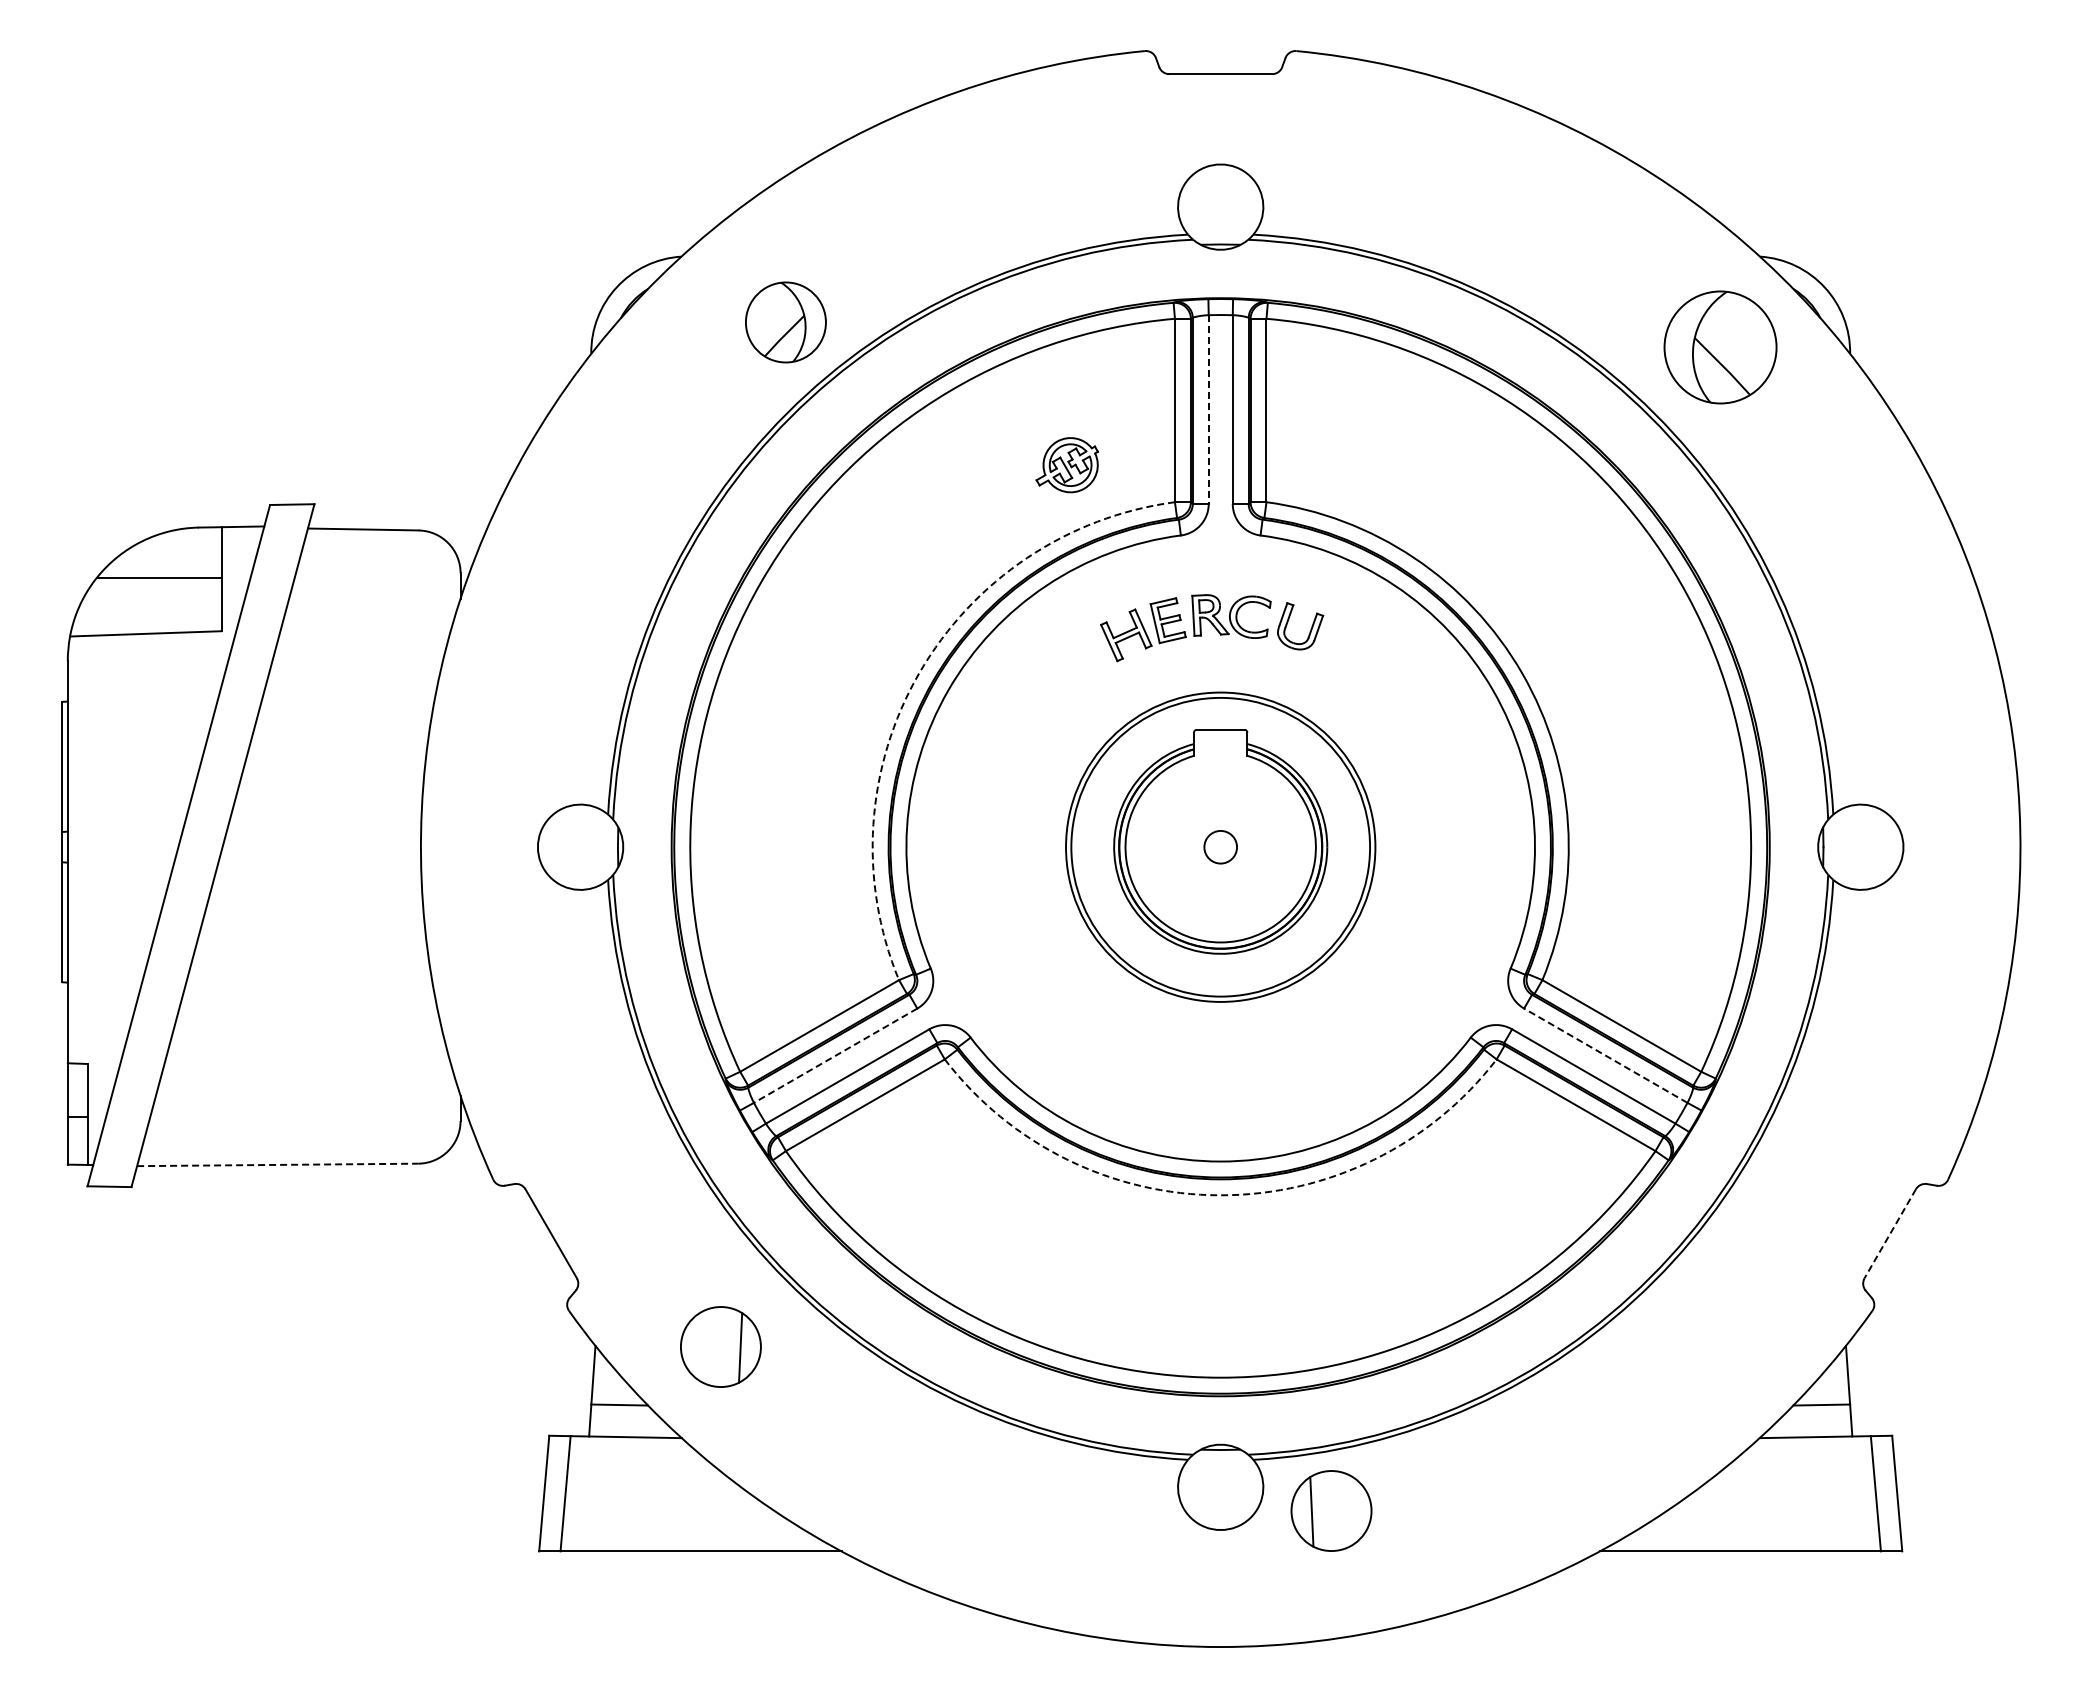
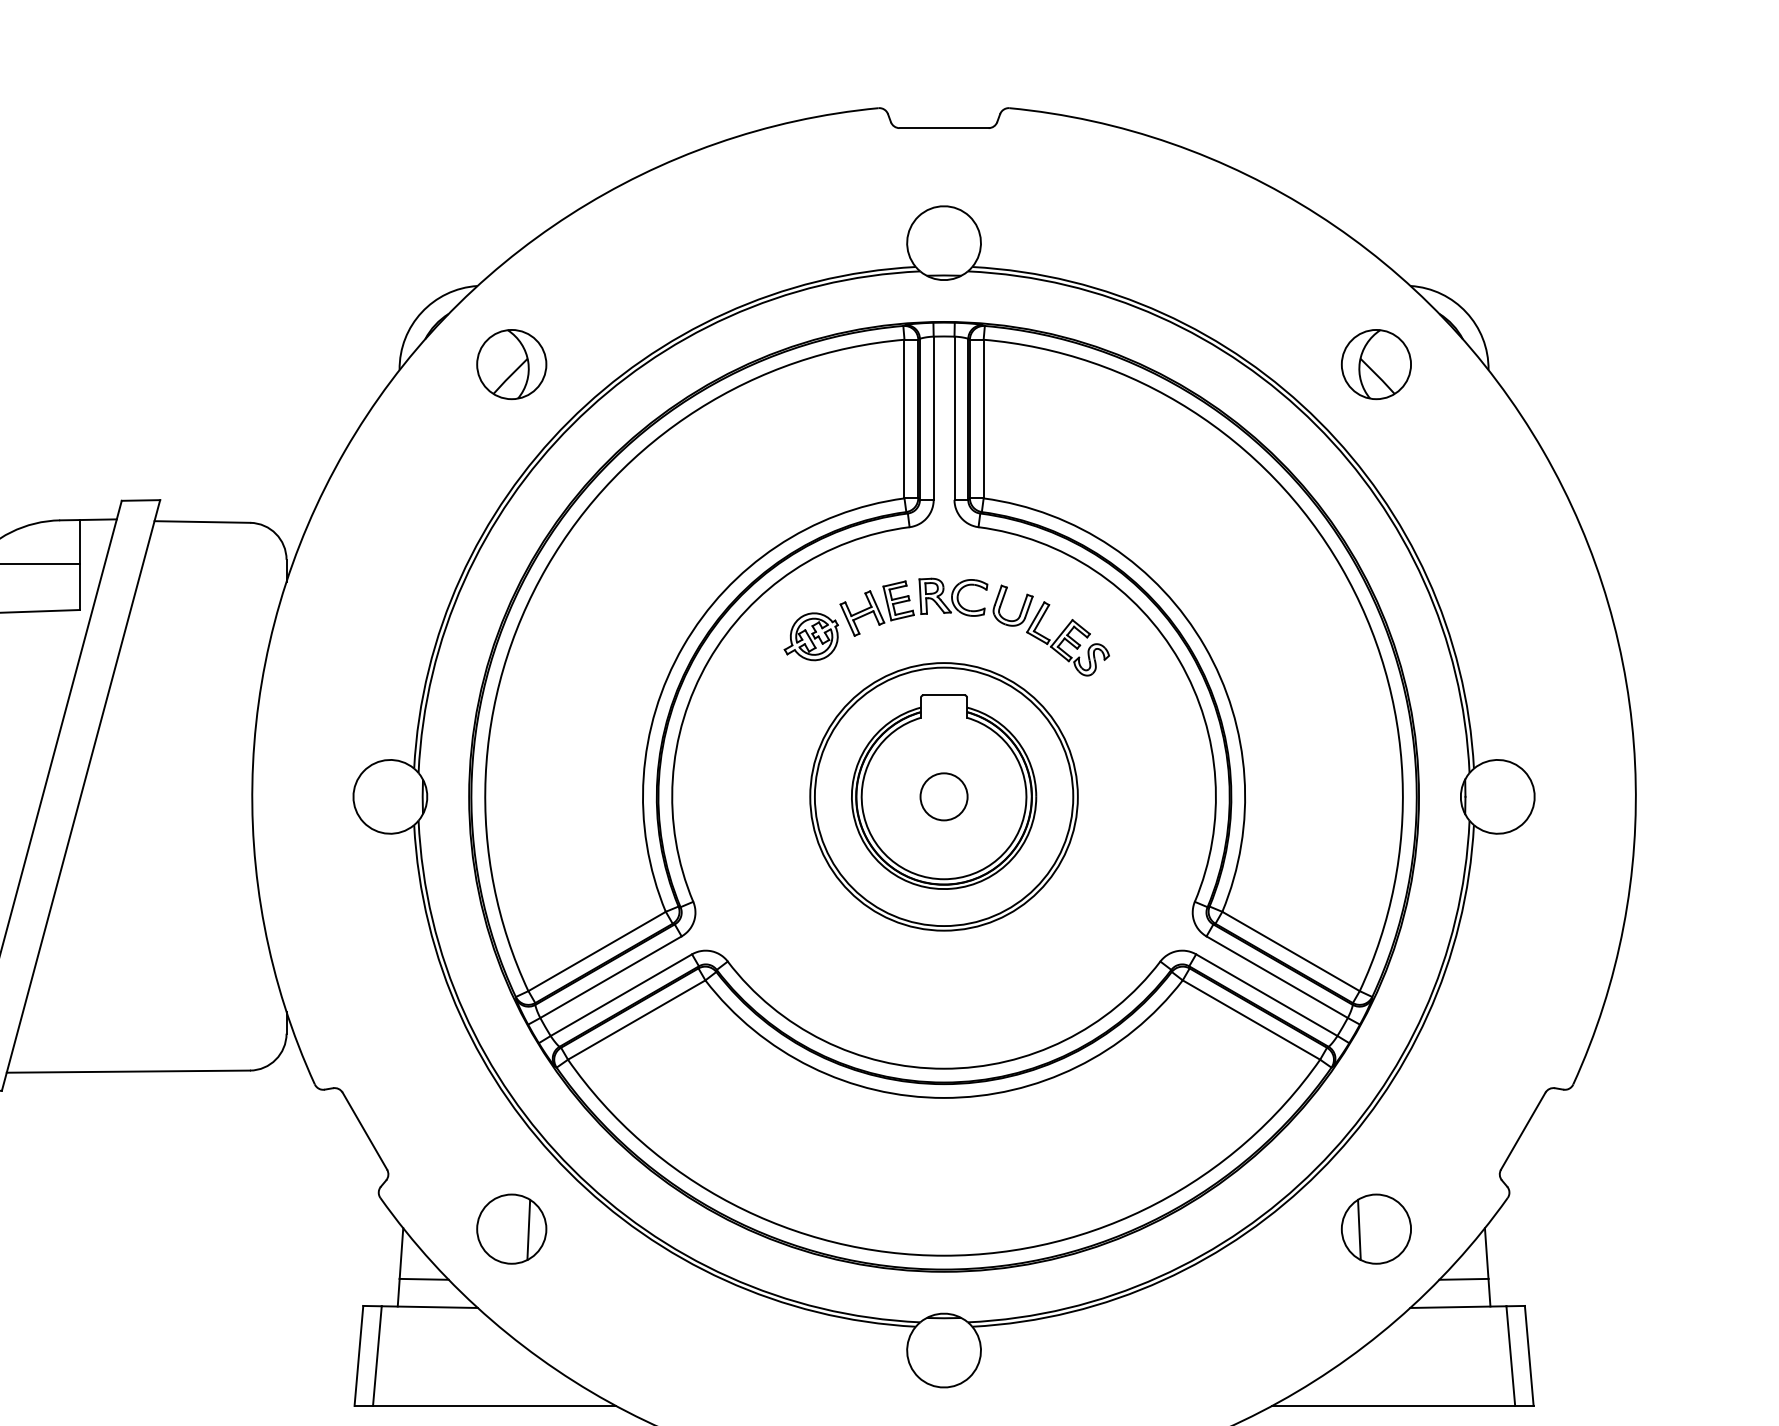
part: (785, 322) -> (511, 364), moved
part: (1720, 347) -> (1376, 364), size x0.71
line: (1208, 410) -> (933, 419), dashed -> solid
part: (1066, 465) -> (810, 637), moved
part: (1363, 664) -> (1067, 638), added
arc: (919, 673) -> (683, 646), dashed -> solid
circle: (1220, 847) -> (943, 797), size x1.67
line: (835, 1055) -> (610, 977), dashed -> solid
line: (1605, 1055) -> (1276, 977), dashed -> solid
line: (277, 1164) -> (128, 1071), dashed -> solid
arc: (1220, 1195) -> (943, 1098), dashed -> solid
line: (1890, 1234) -> (1523, 1131), dashed -> solid
part: (1331, 1510) -> (1376, 1228), moved

